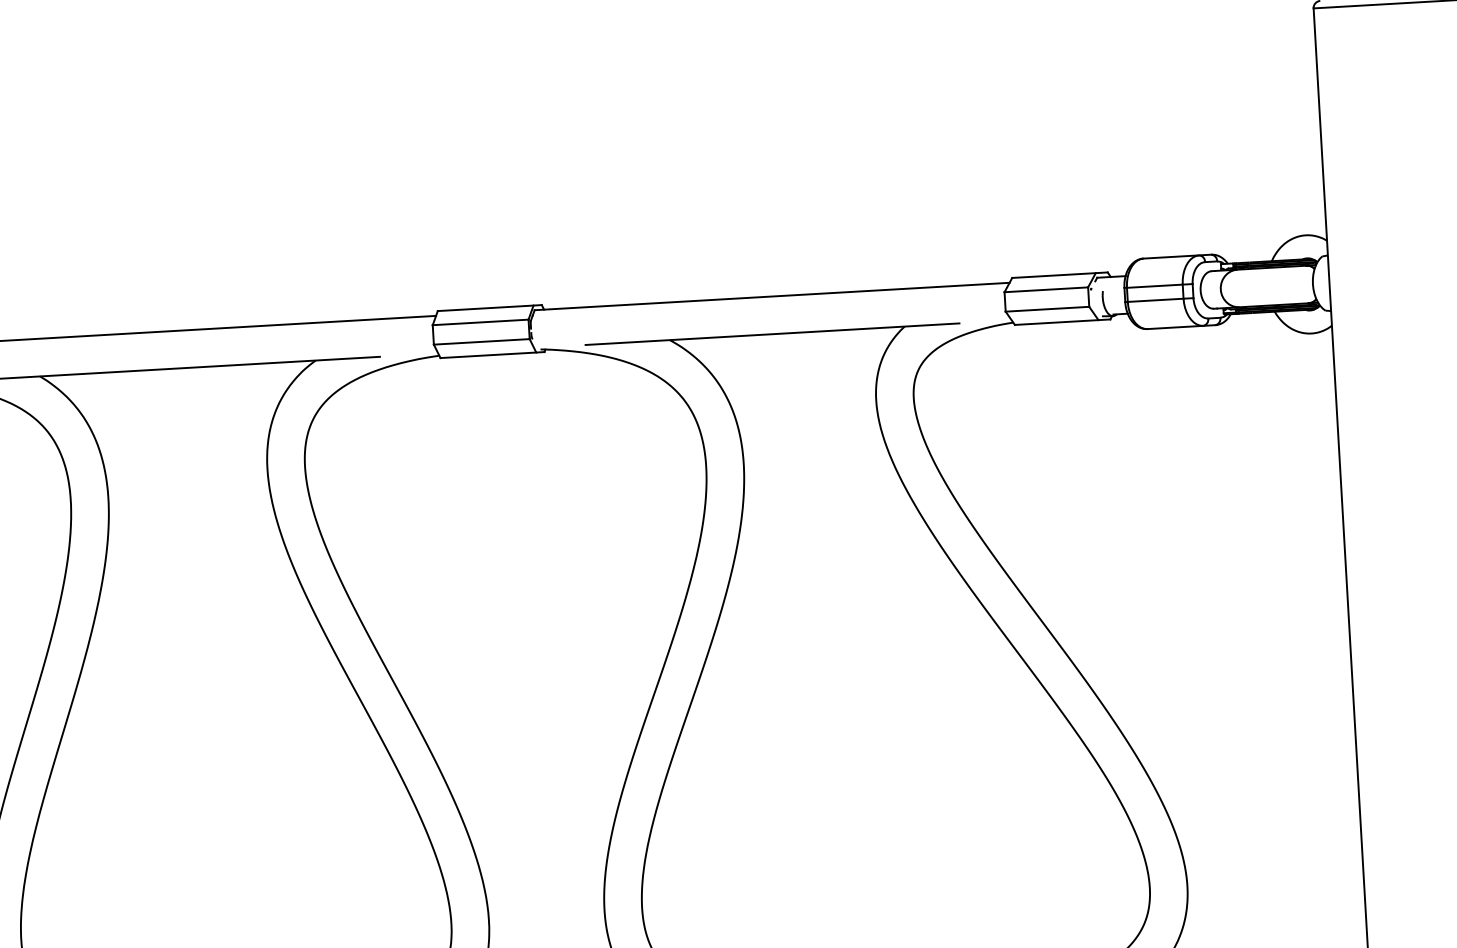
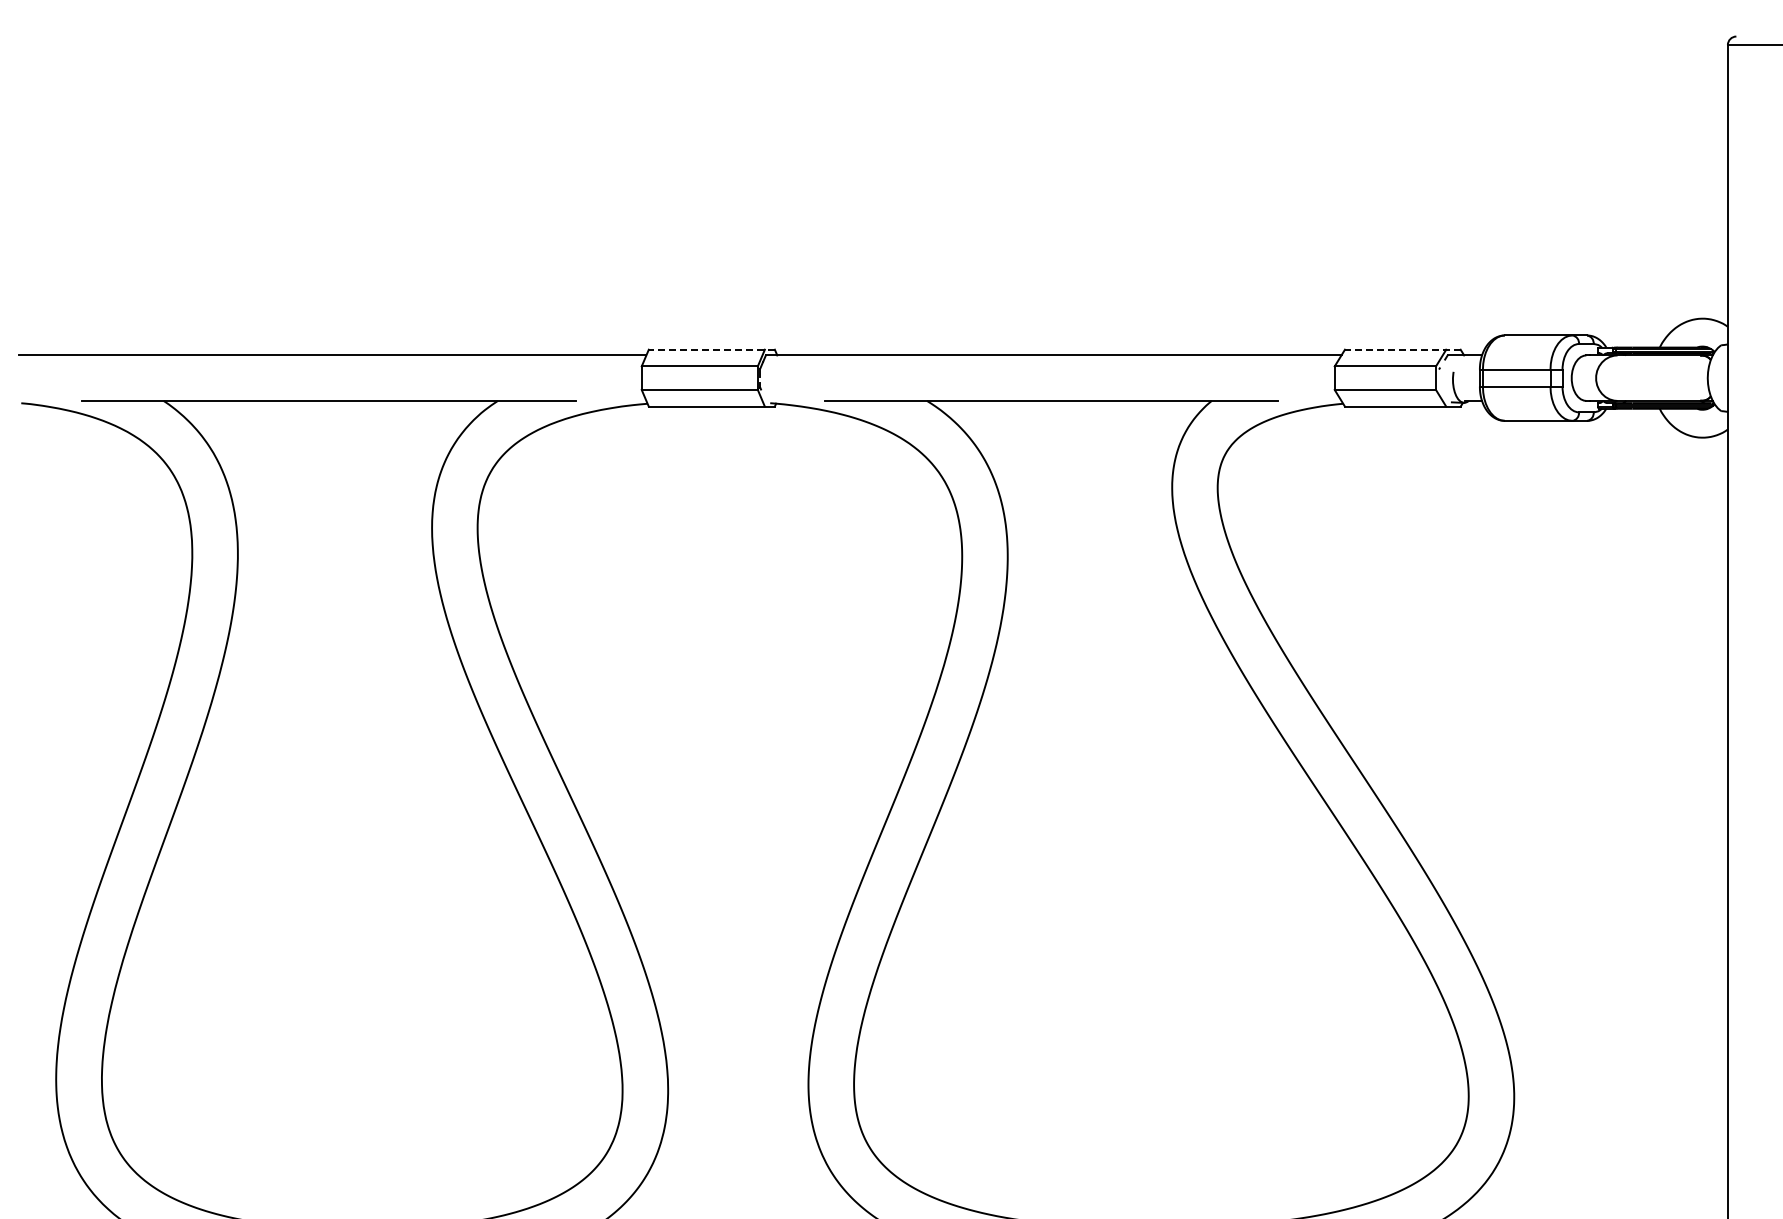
line: (1059, 275) -> (1402, 349), solid -> dashed
line: (489, 307) -> (711, 349), solid -> dashed

